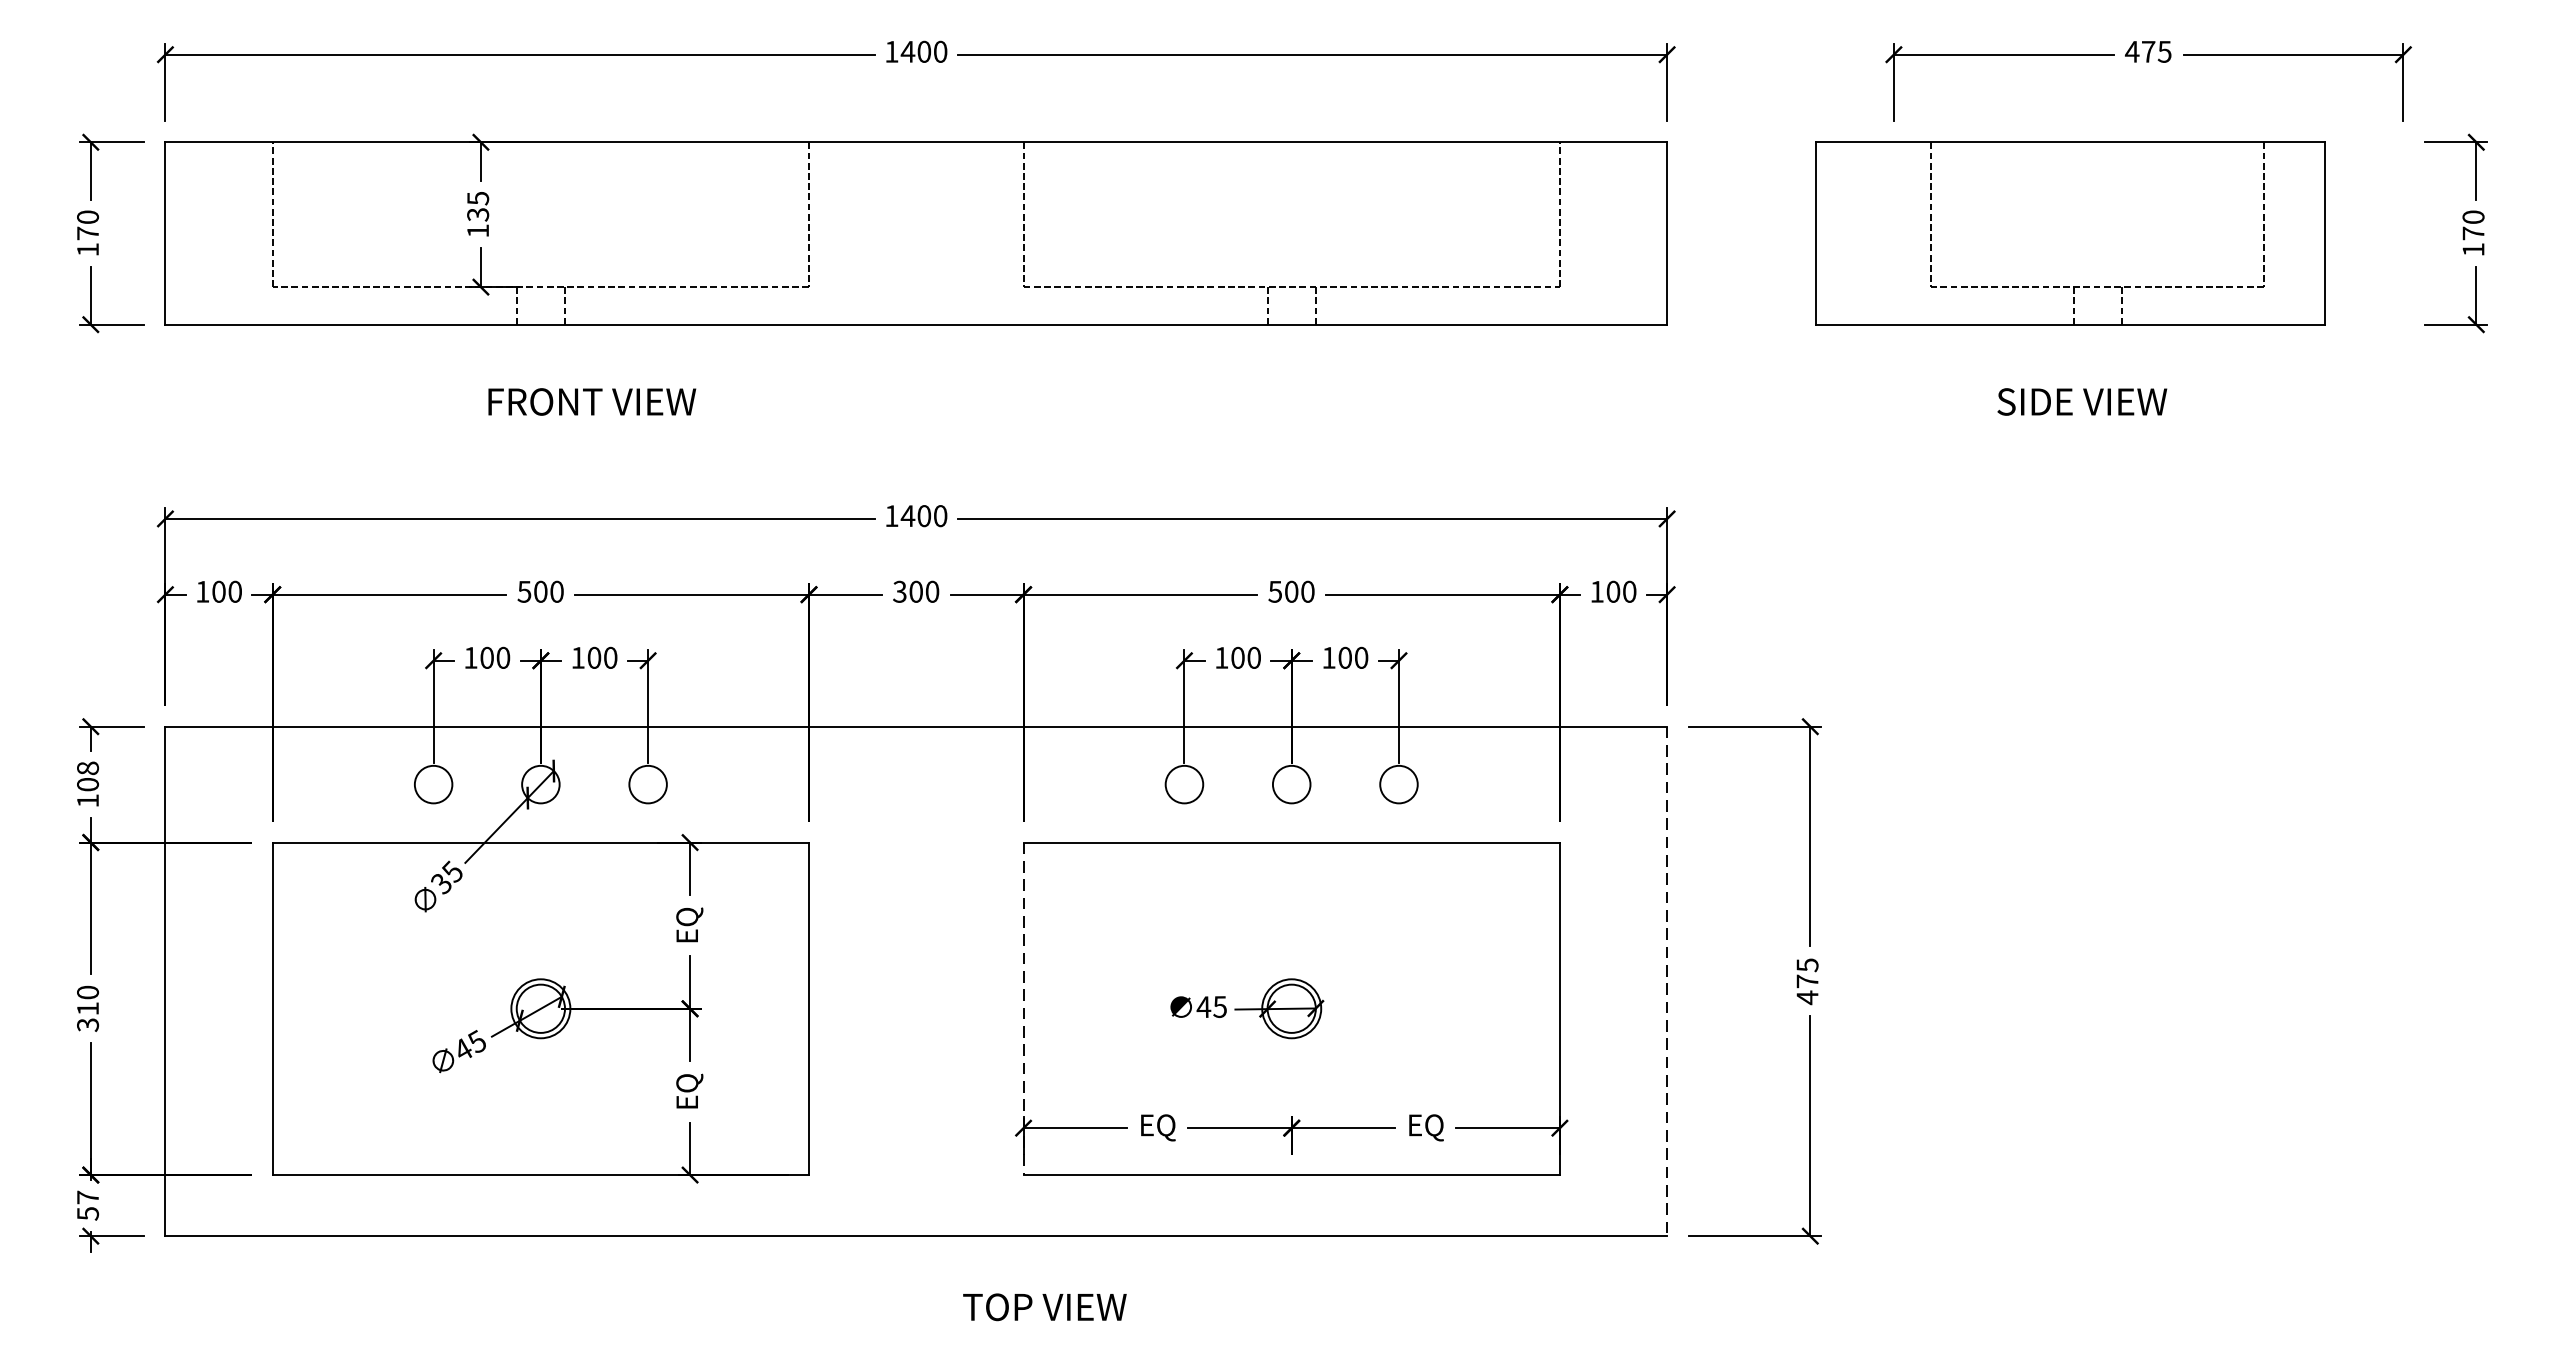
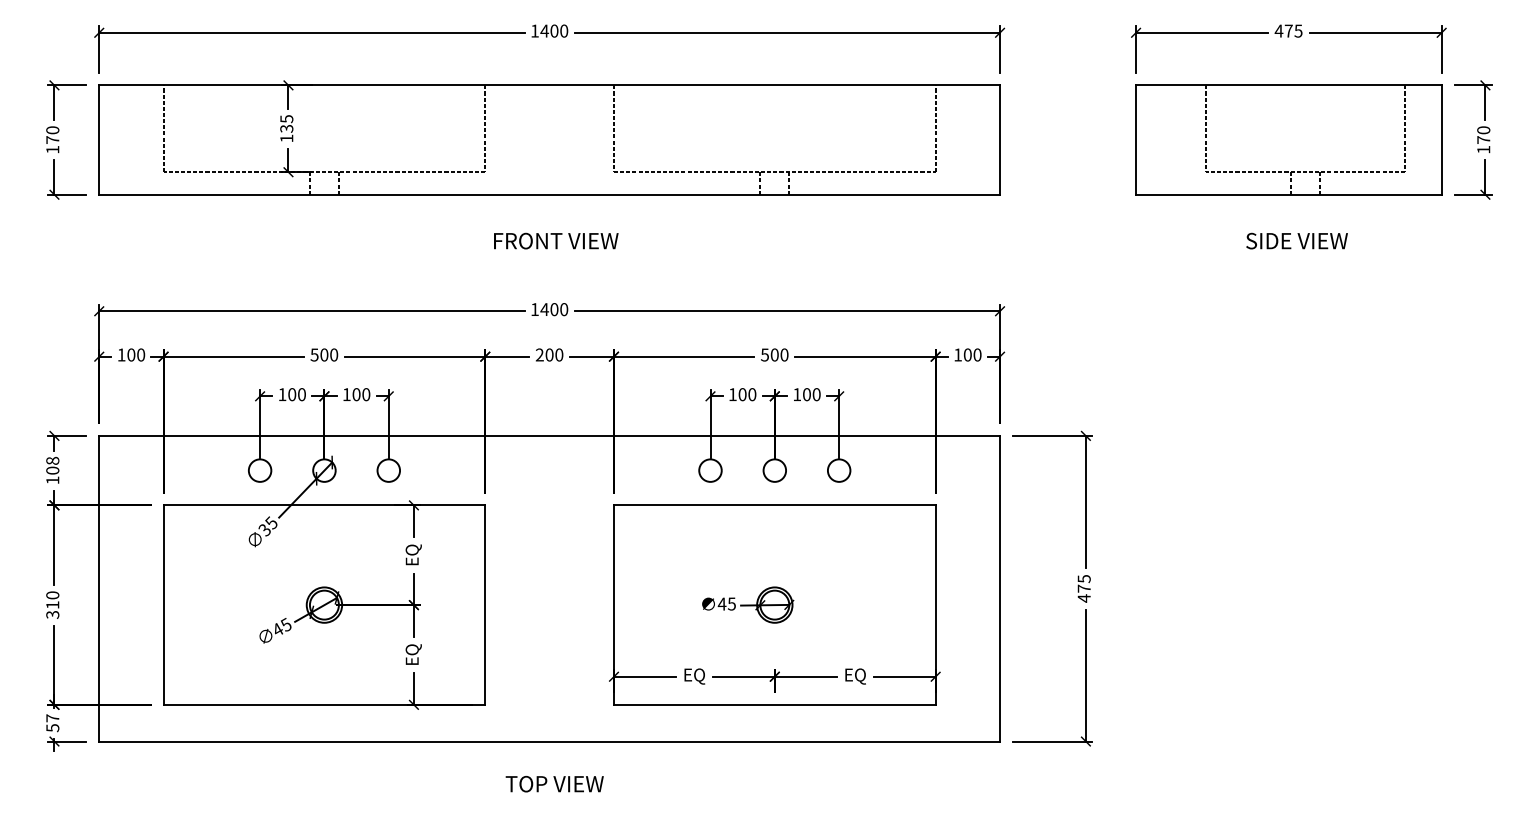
part: (2069, 232) -> (1288, 139), moved
text: (592, 400) -> (556, 240), moved
text: (2081, 400) -> (1296, 240), moved
text: (899, 592) -> (539, 355), 300 -> 200
line: (1667, 981) -> (1000, 588), dashed -> solid
line: (1022, 1009) -> (613, 605), dashed -> solid
text: (1044, 1307) -> (554, 784), moved

